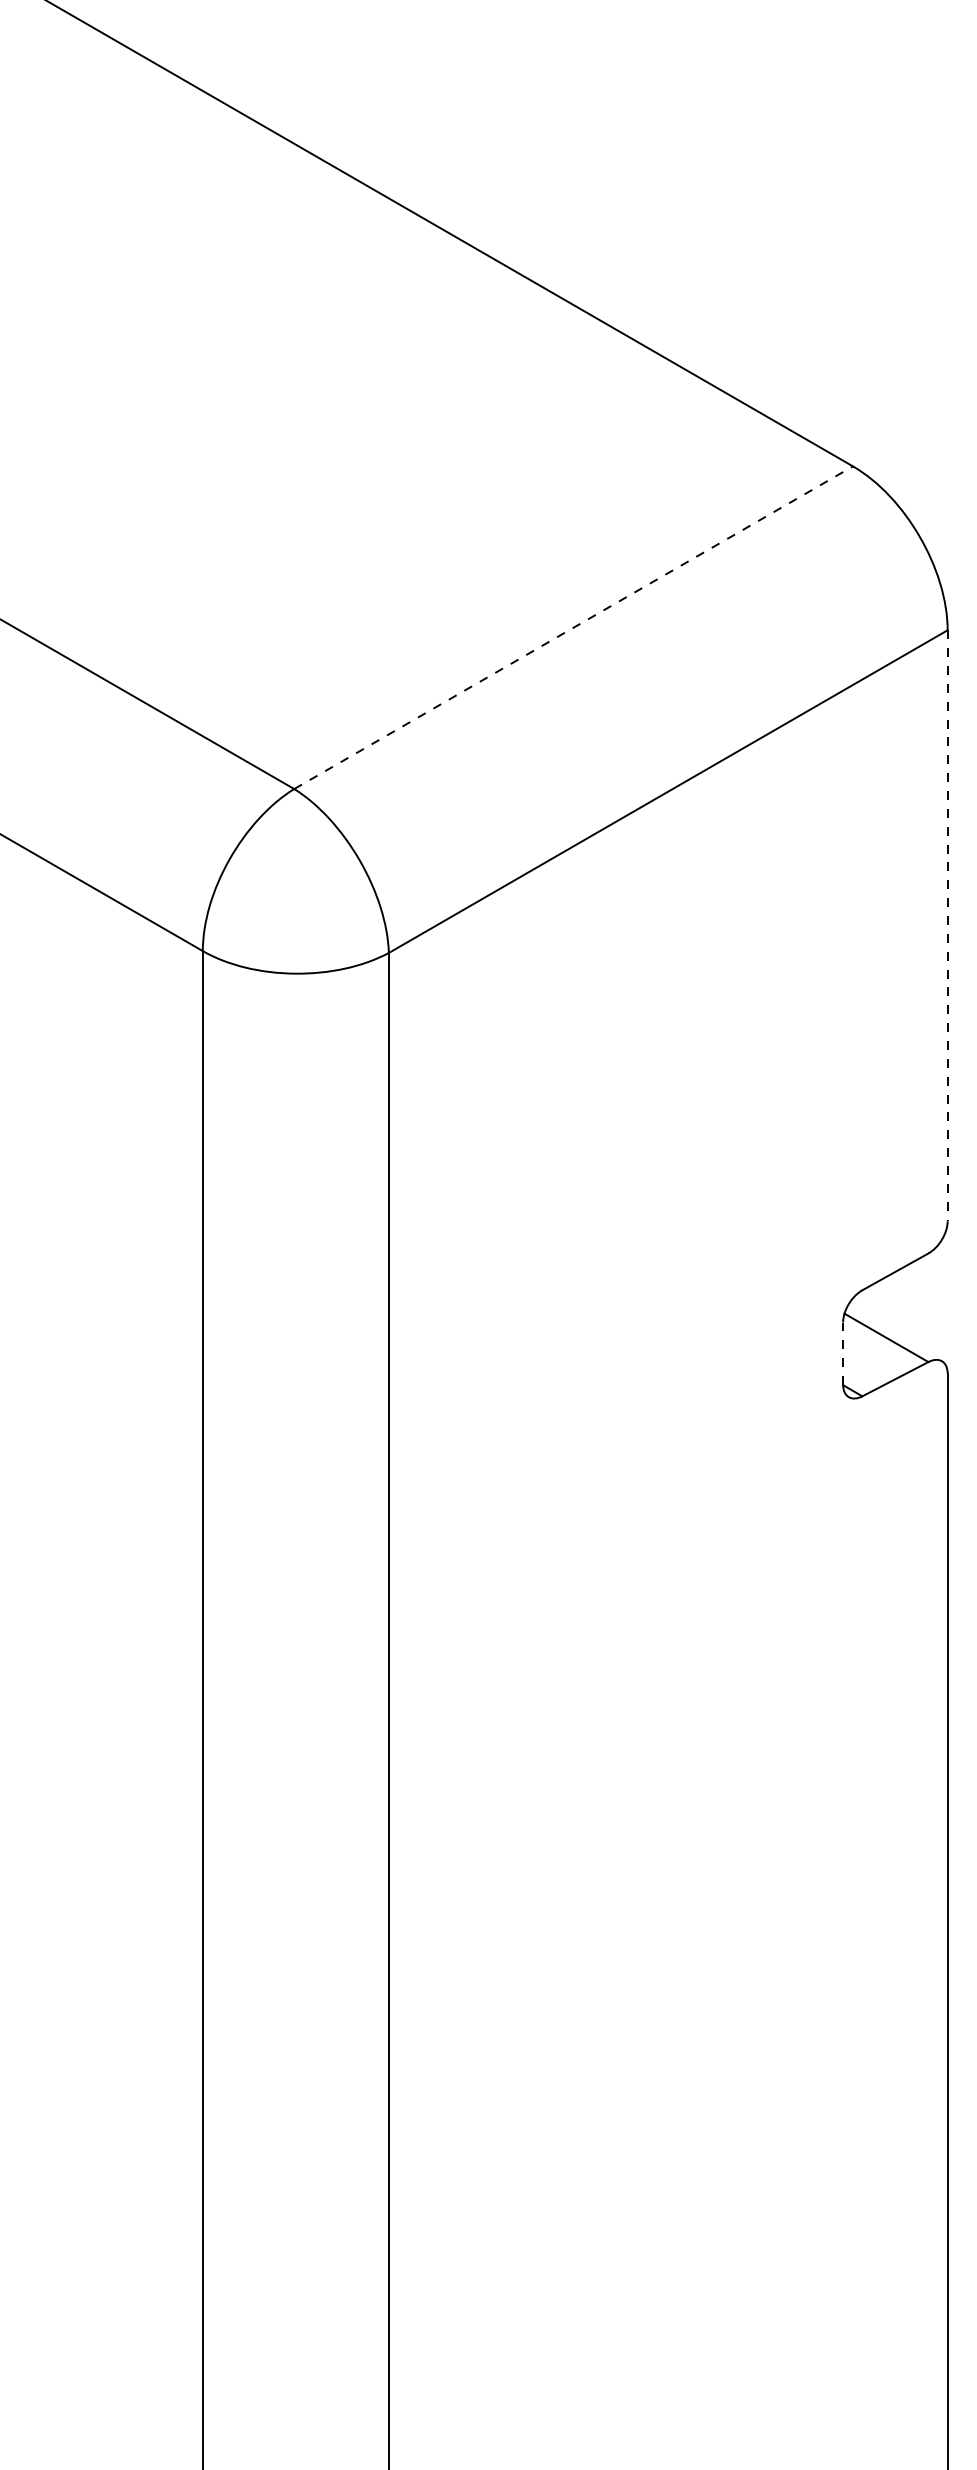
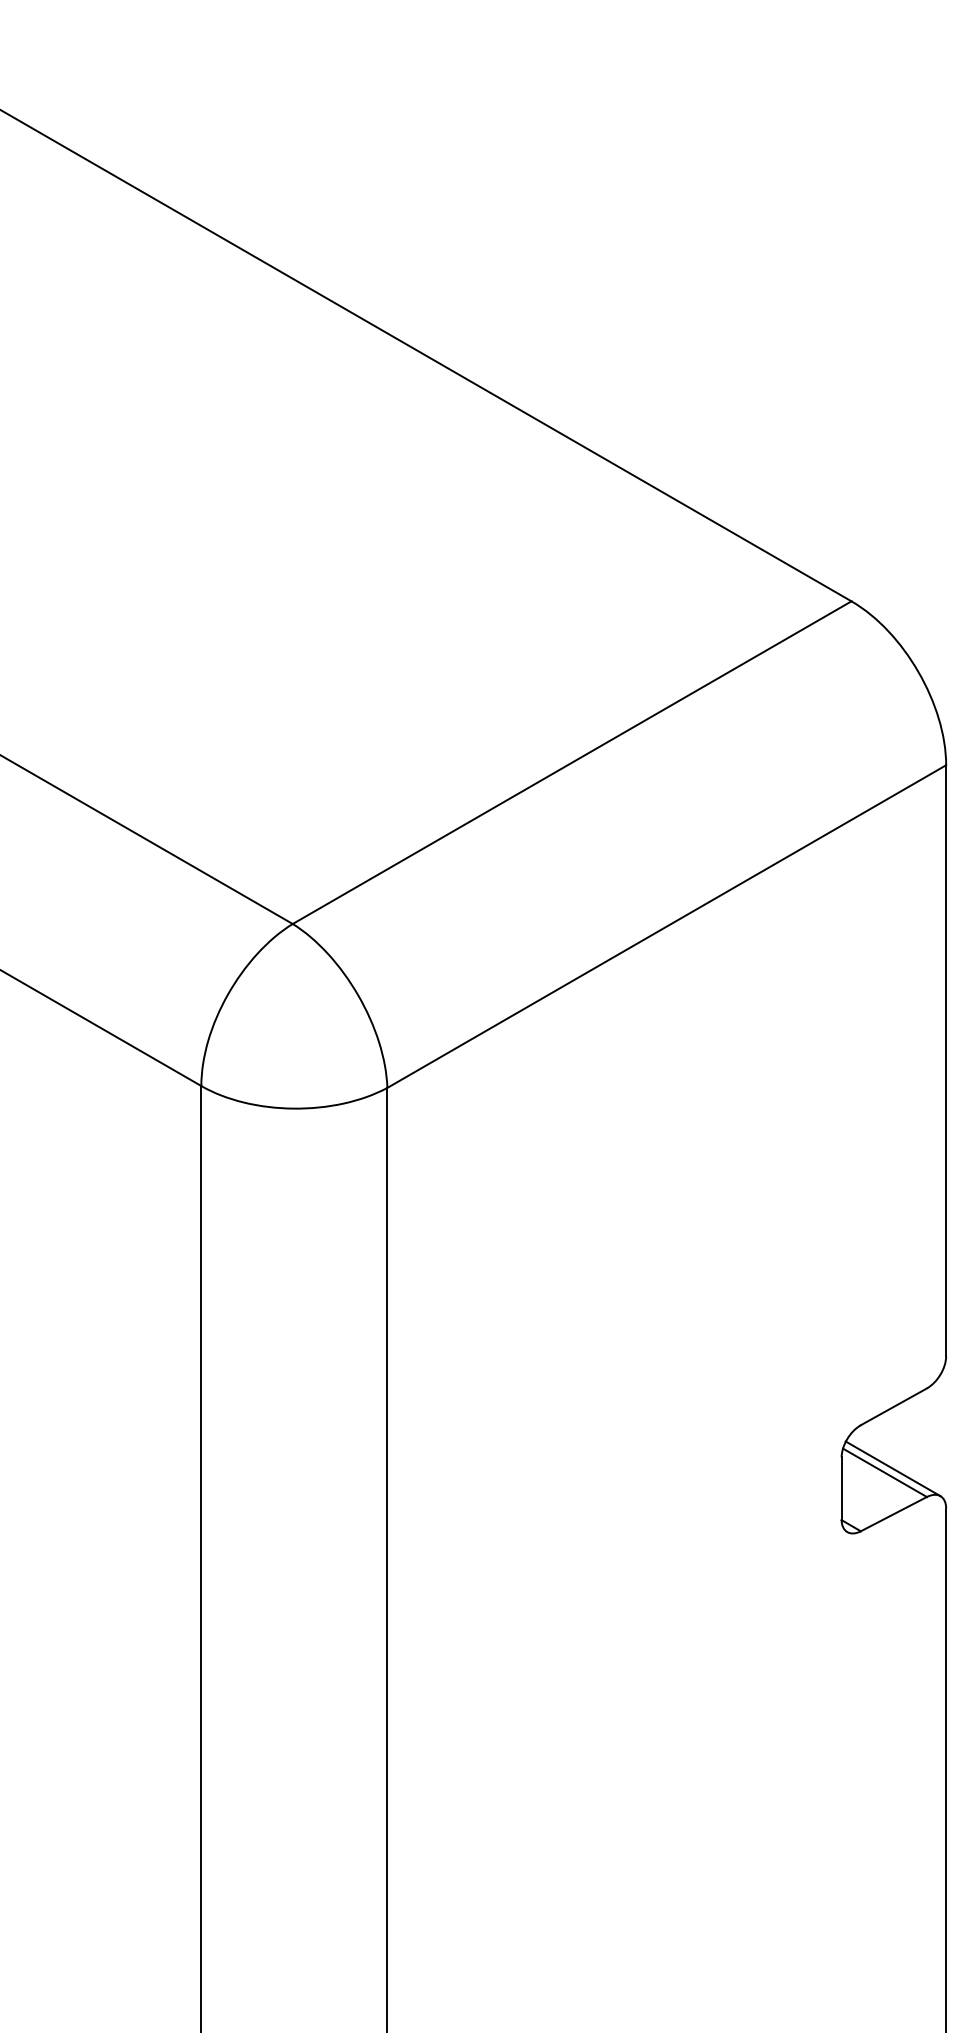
line: (573, 627) -> (572, 762), dashed -> solid
line: (947, 926) -> (946, 1061), dashed -> solid
line: (894, 1333) -> (893, 1468), added
line: (843, 1353) -> (842, 1488), dashed -> solid

